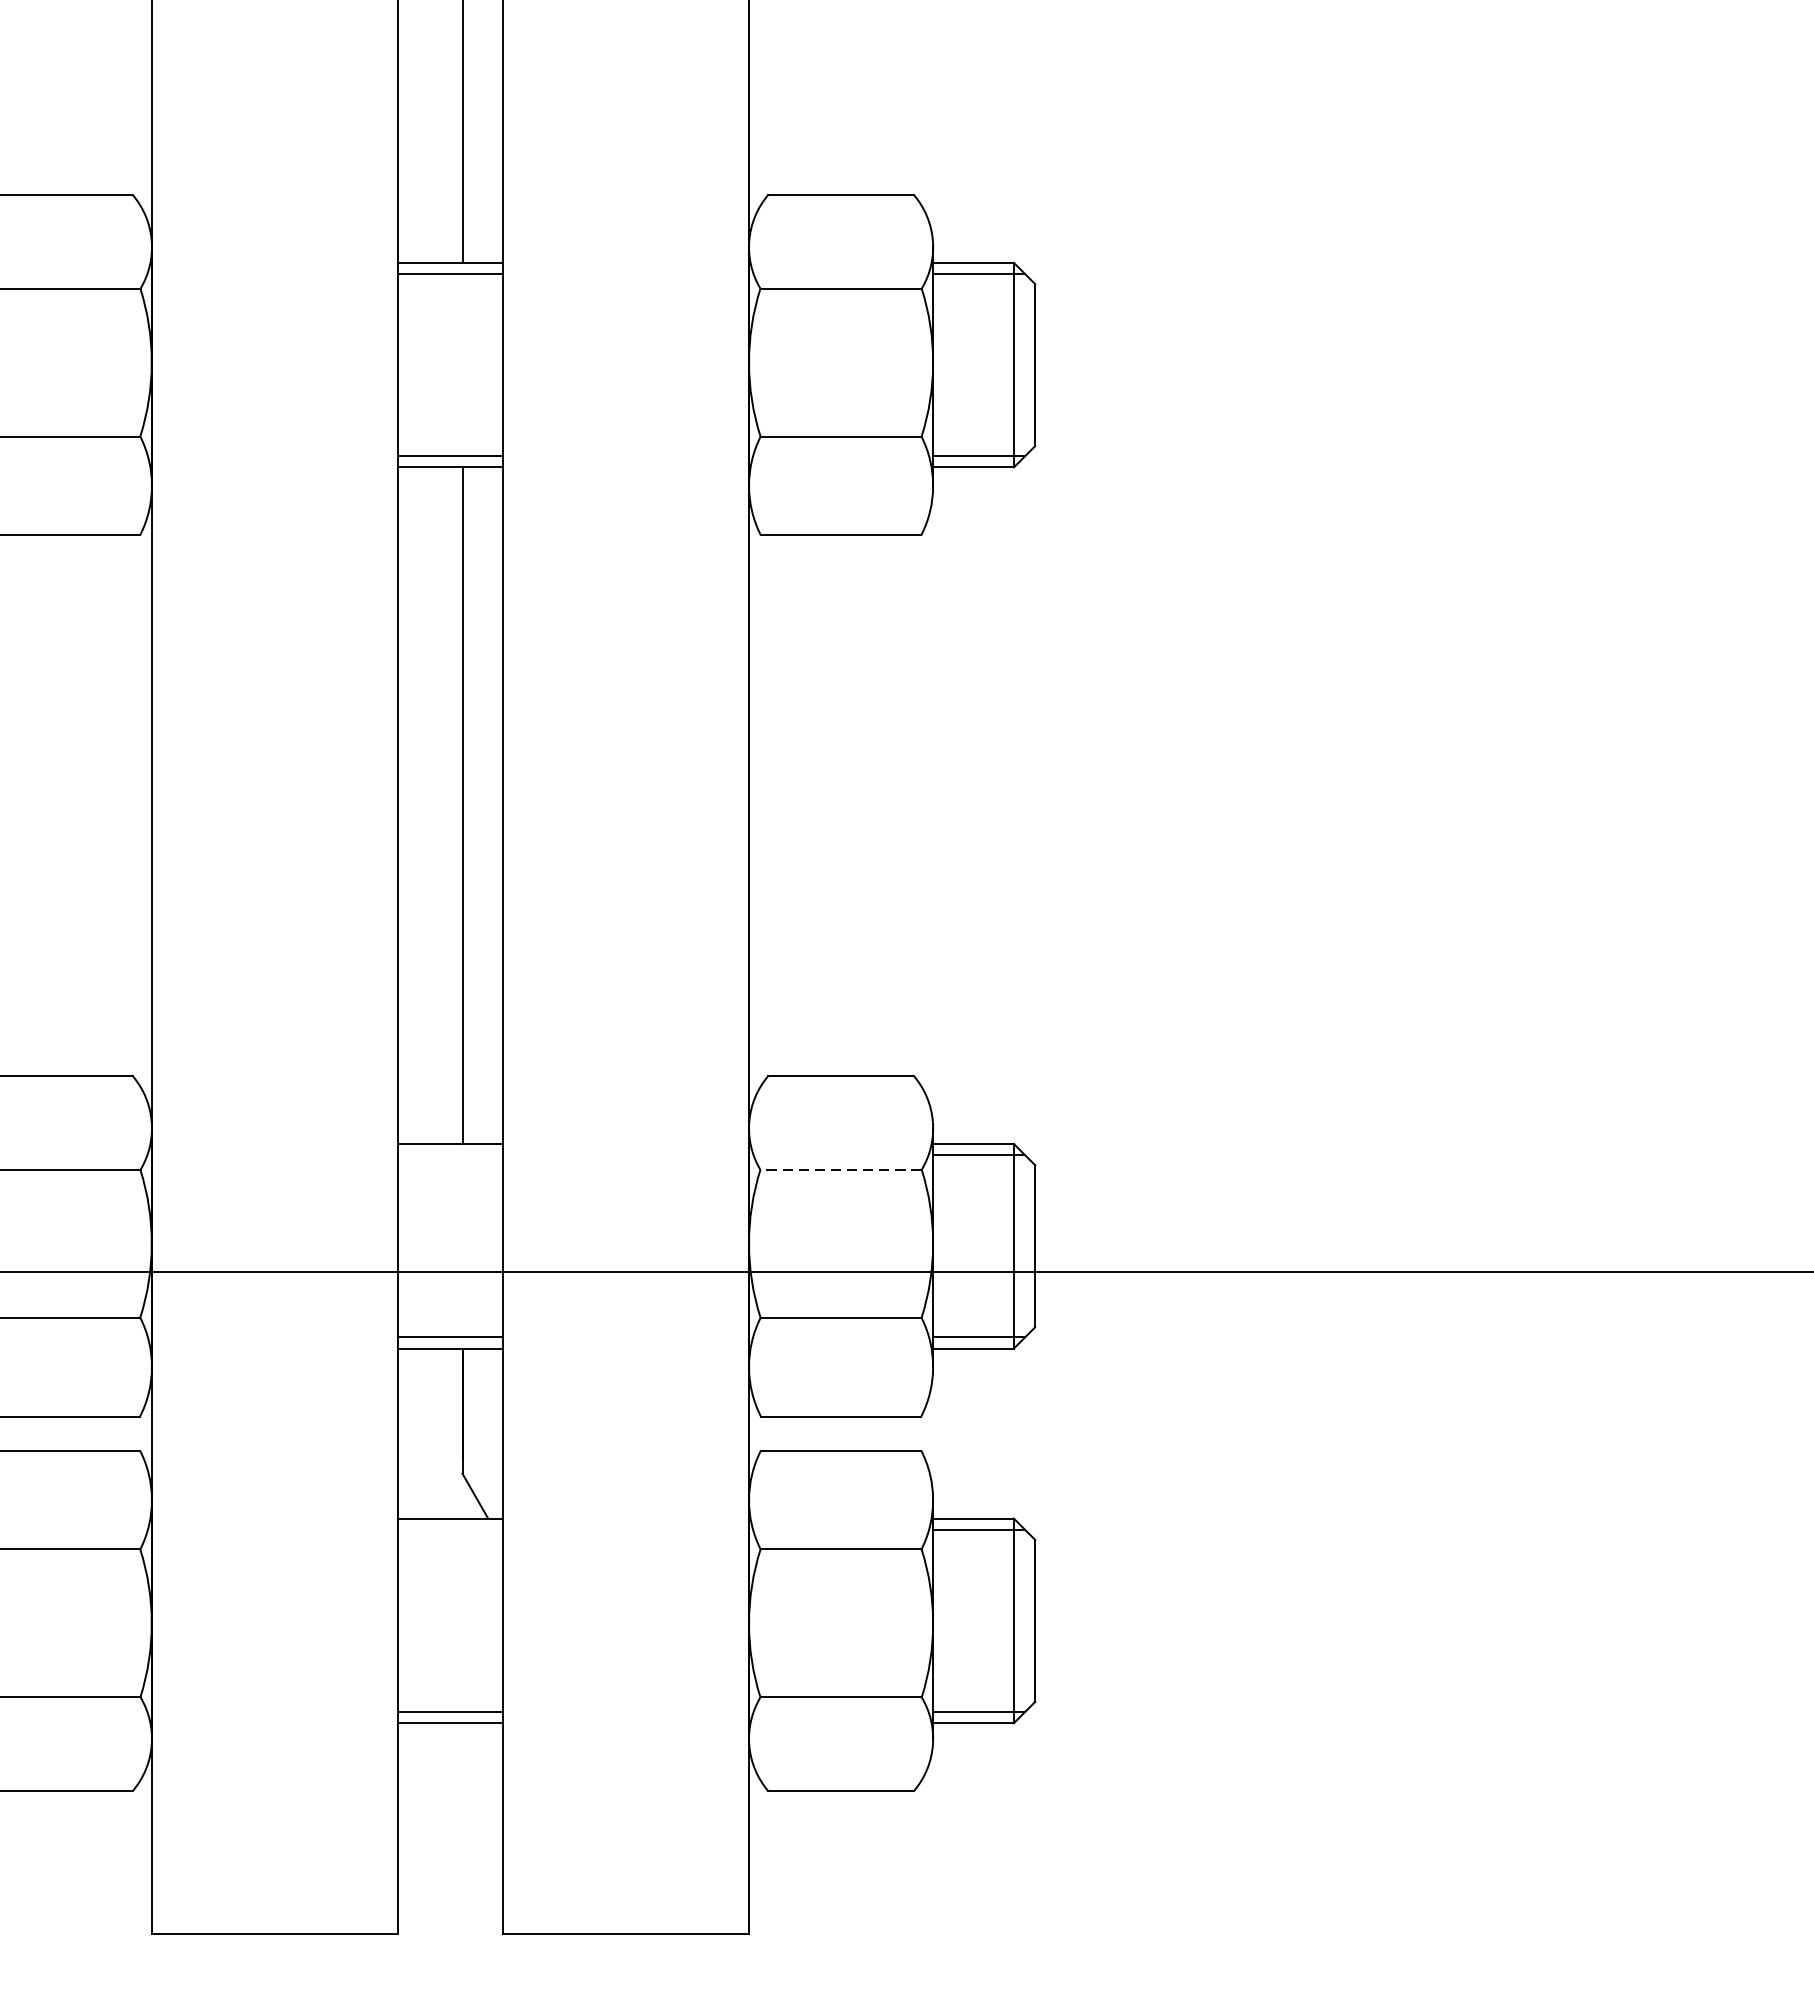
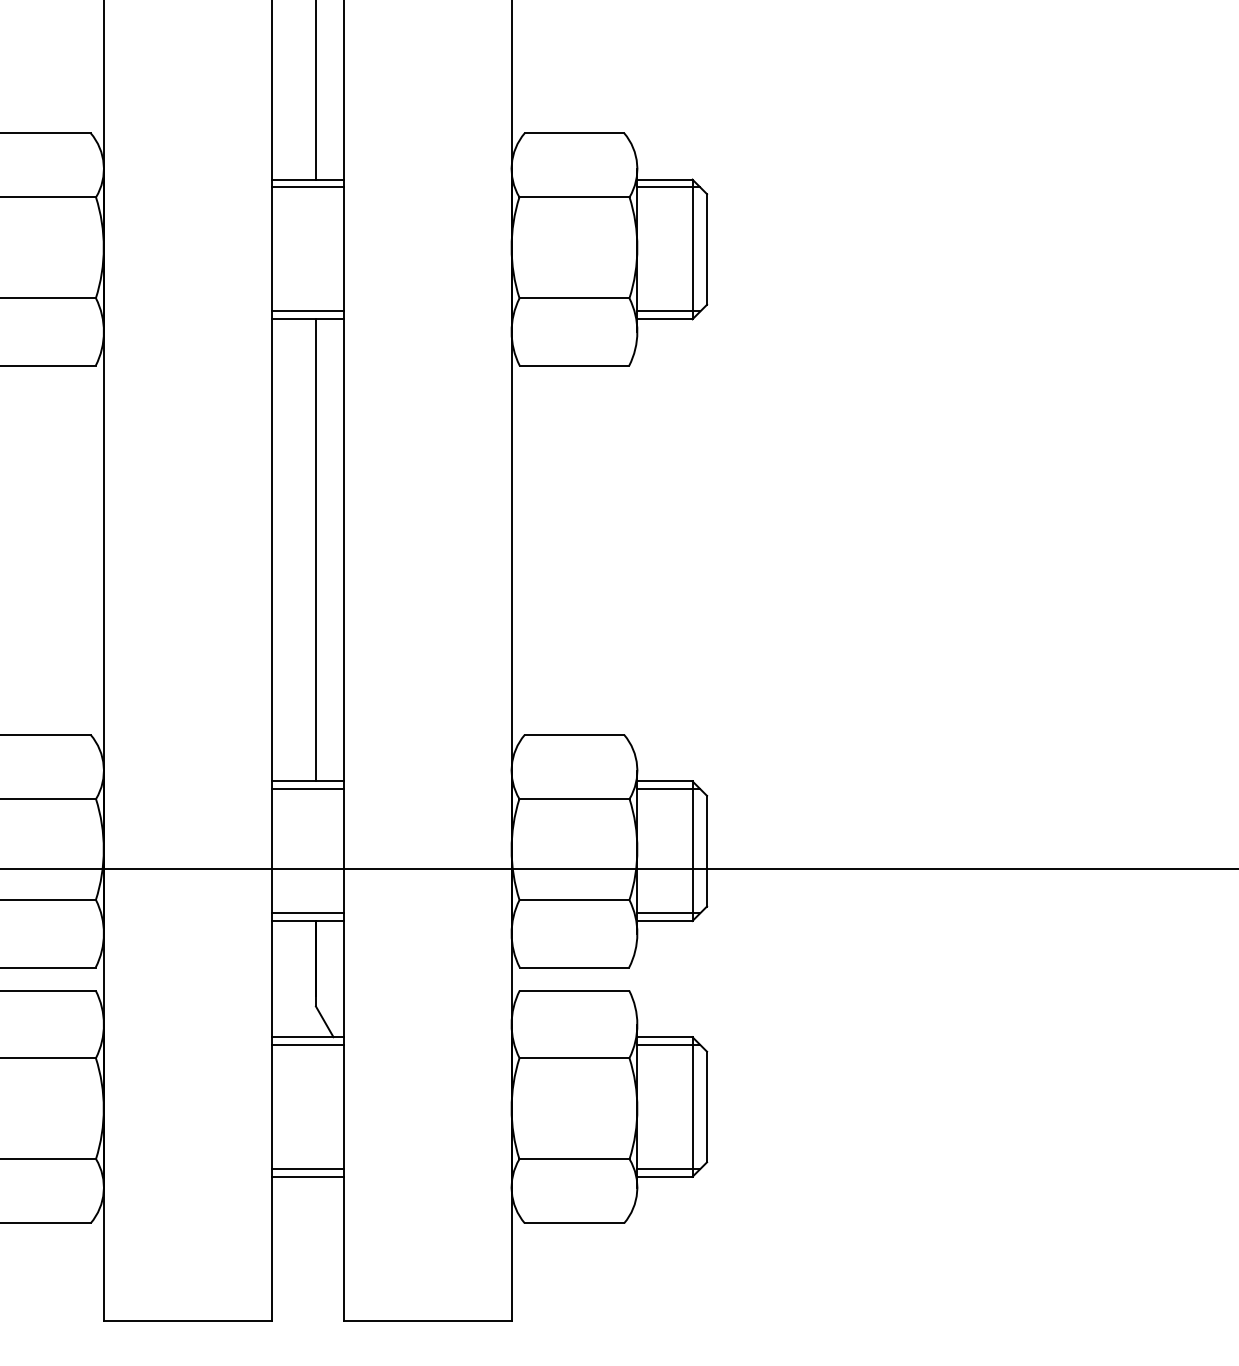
line: (450, 1155) -> (307, 789), added
line: (841, 1170) -> (574, 799), dashed -> solid
line: (450, 1530) -> (307, 1045), added

